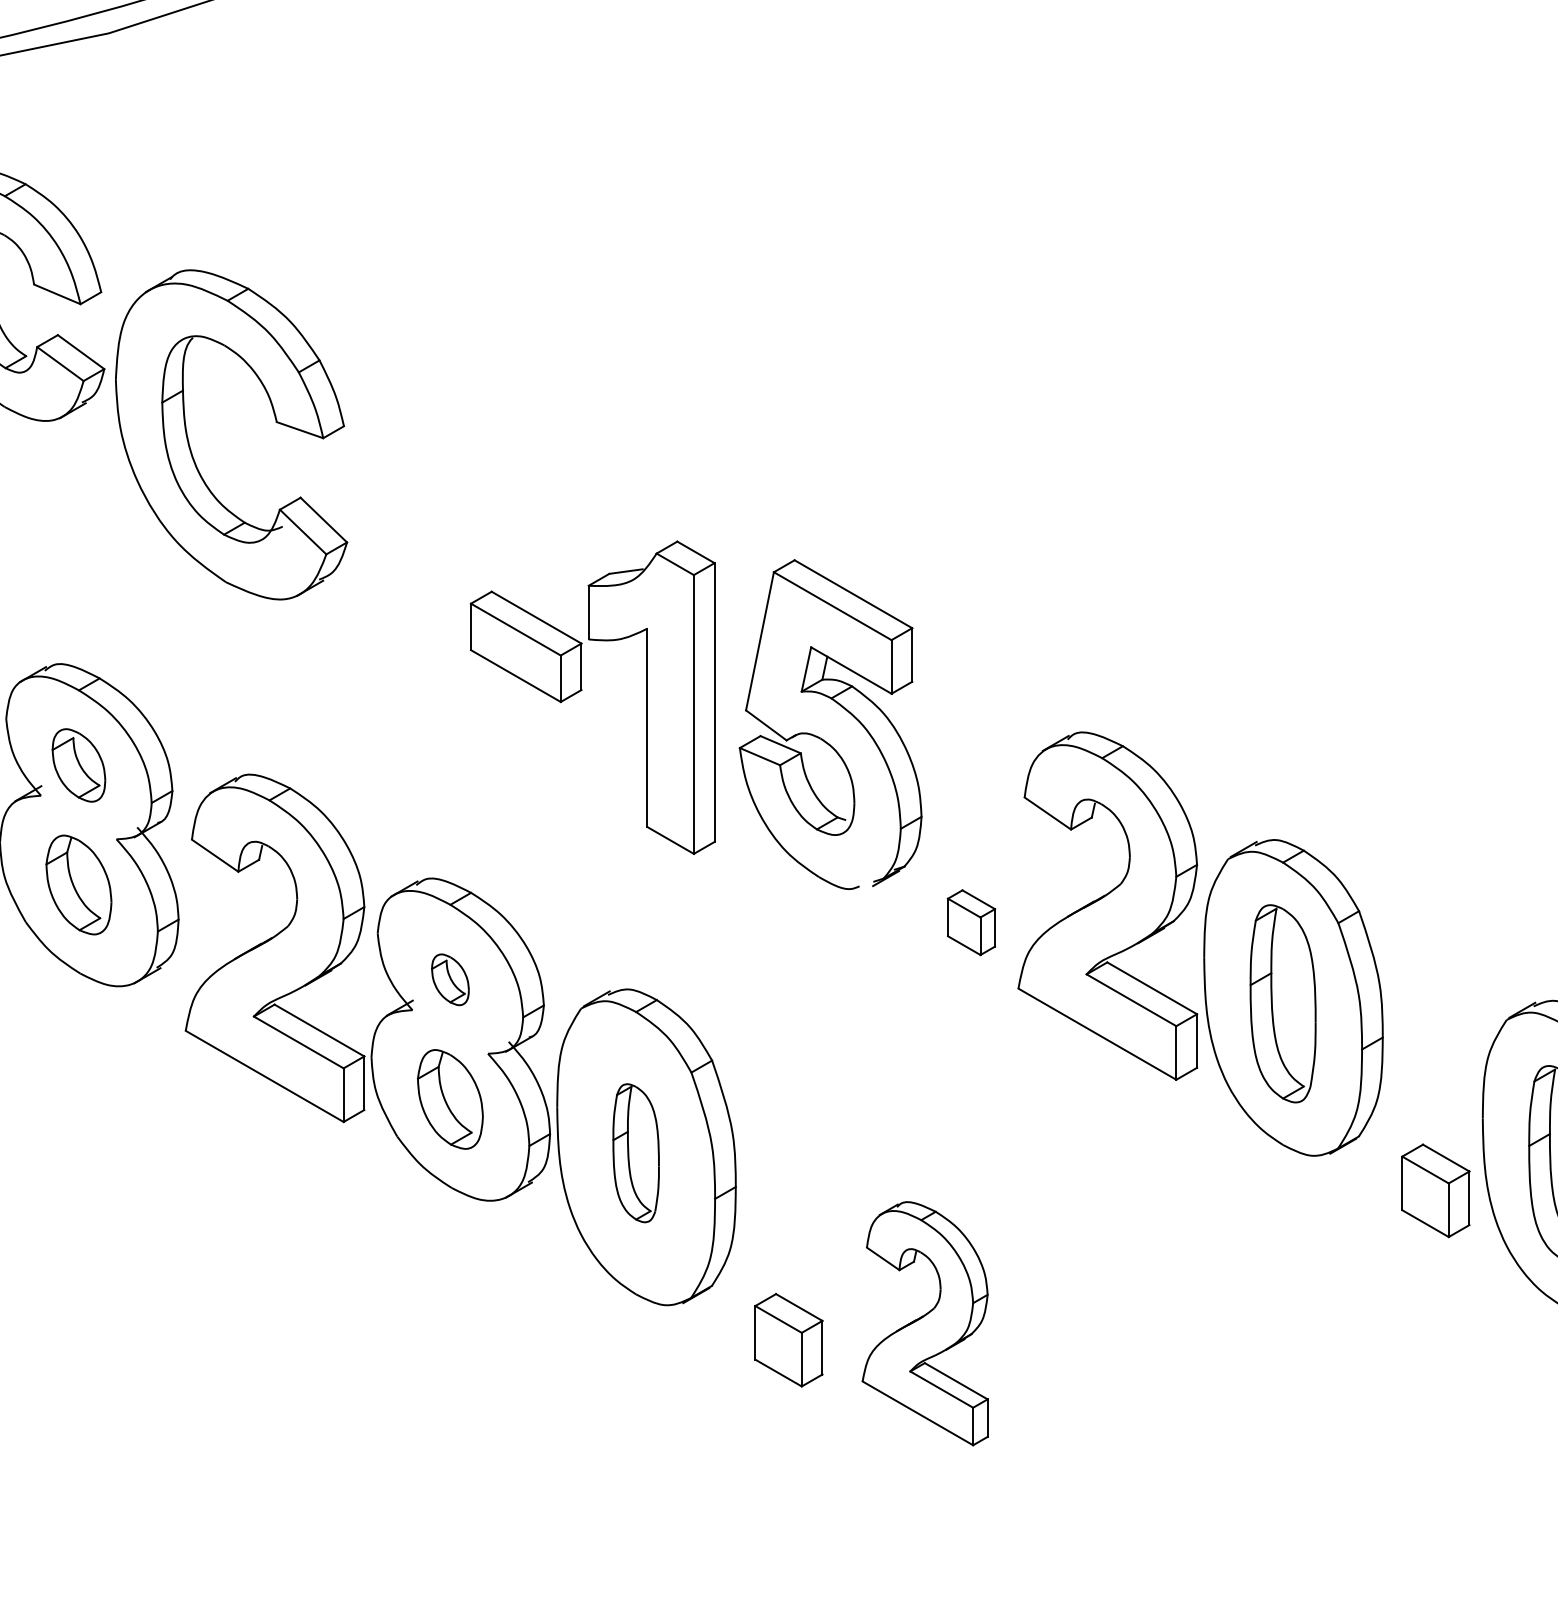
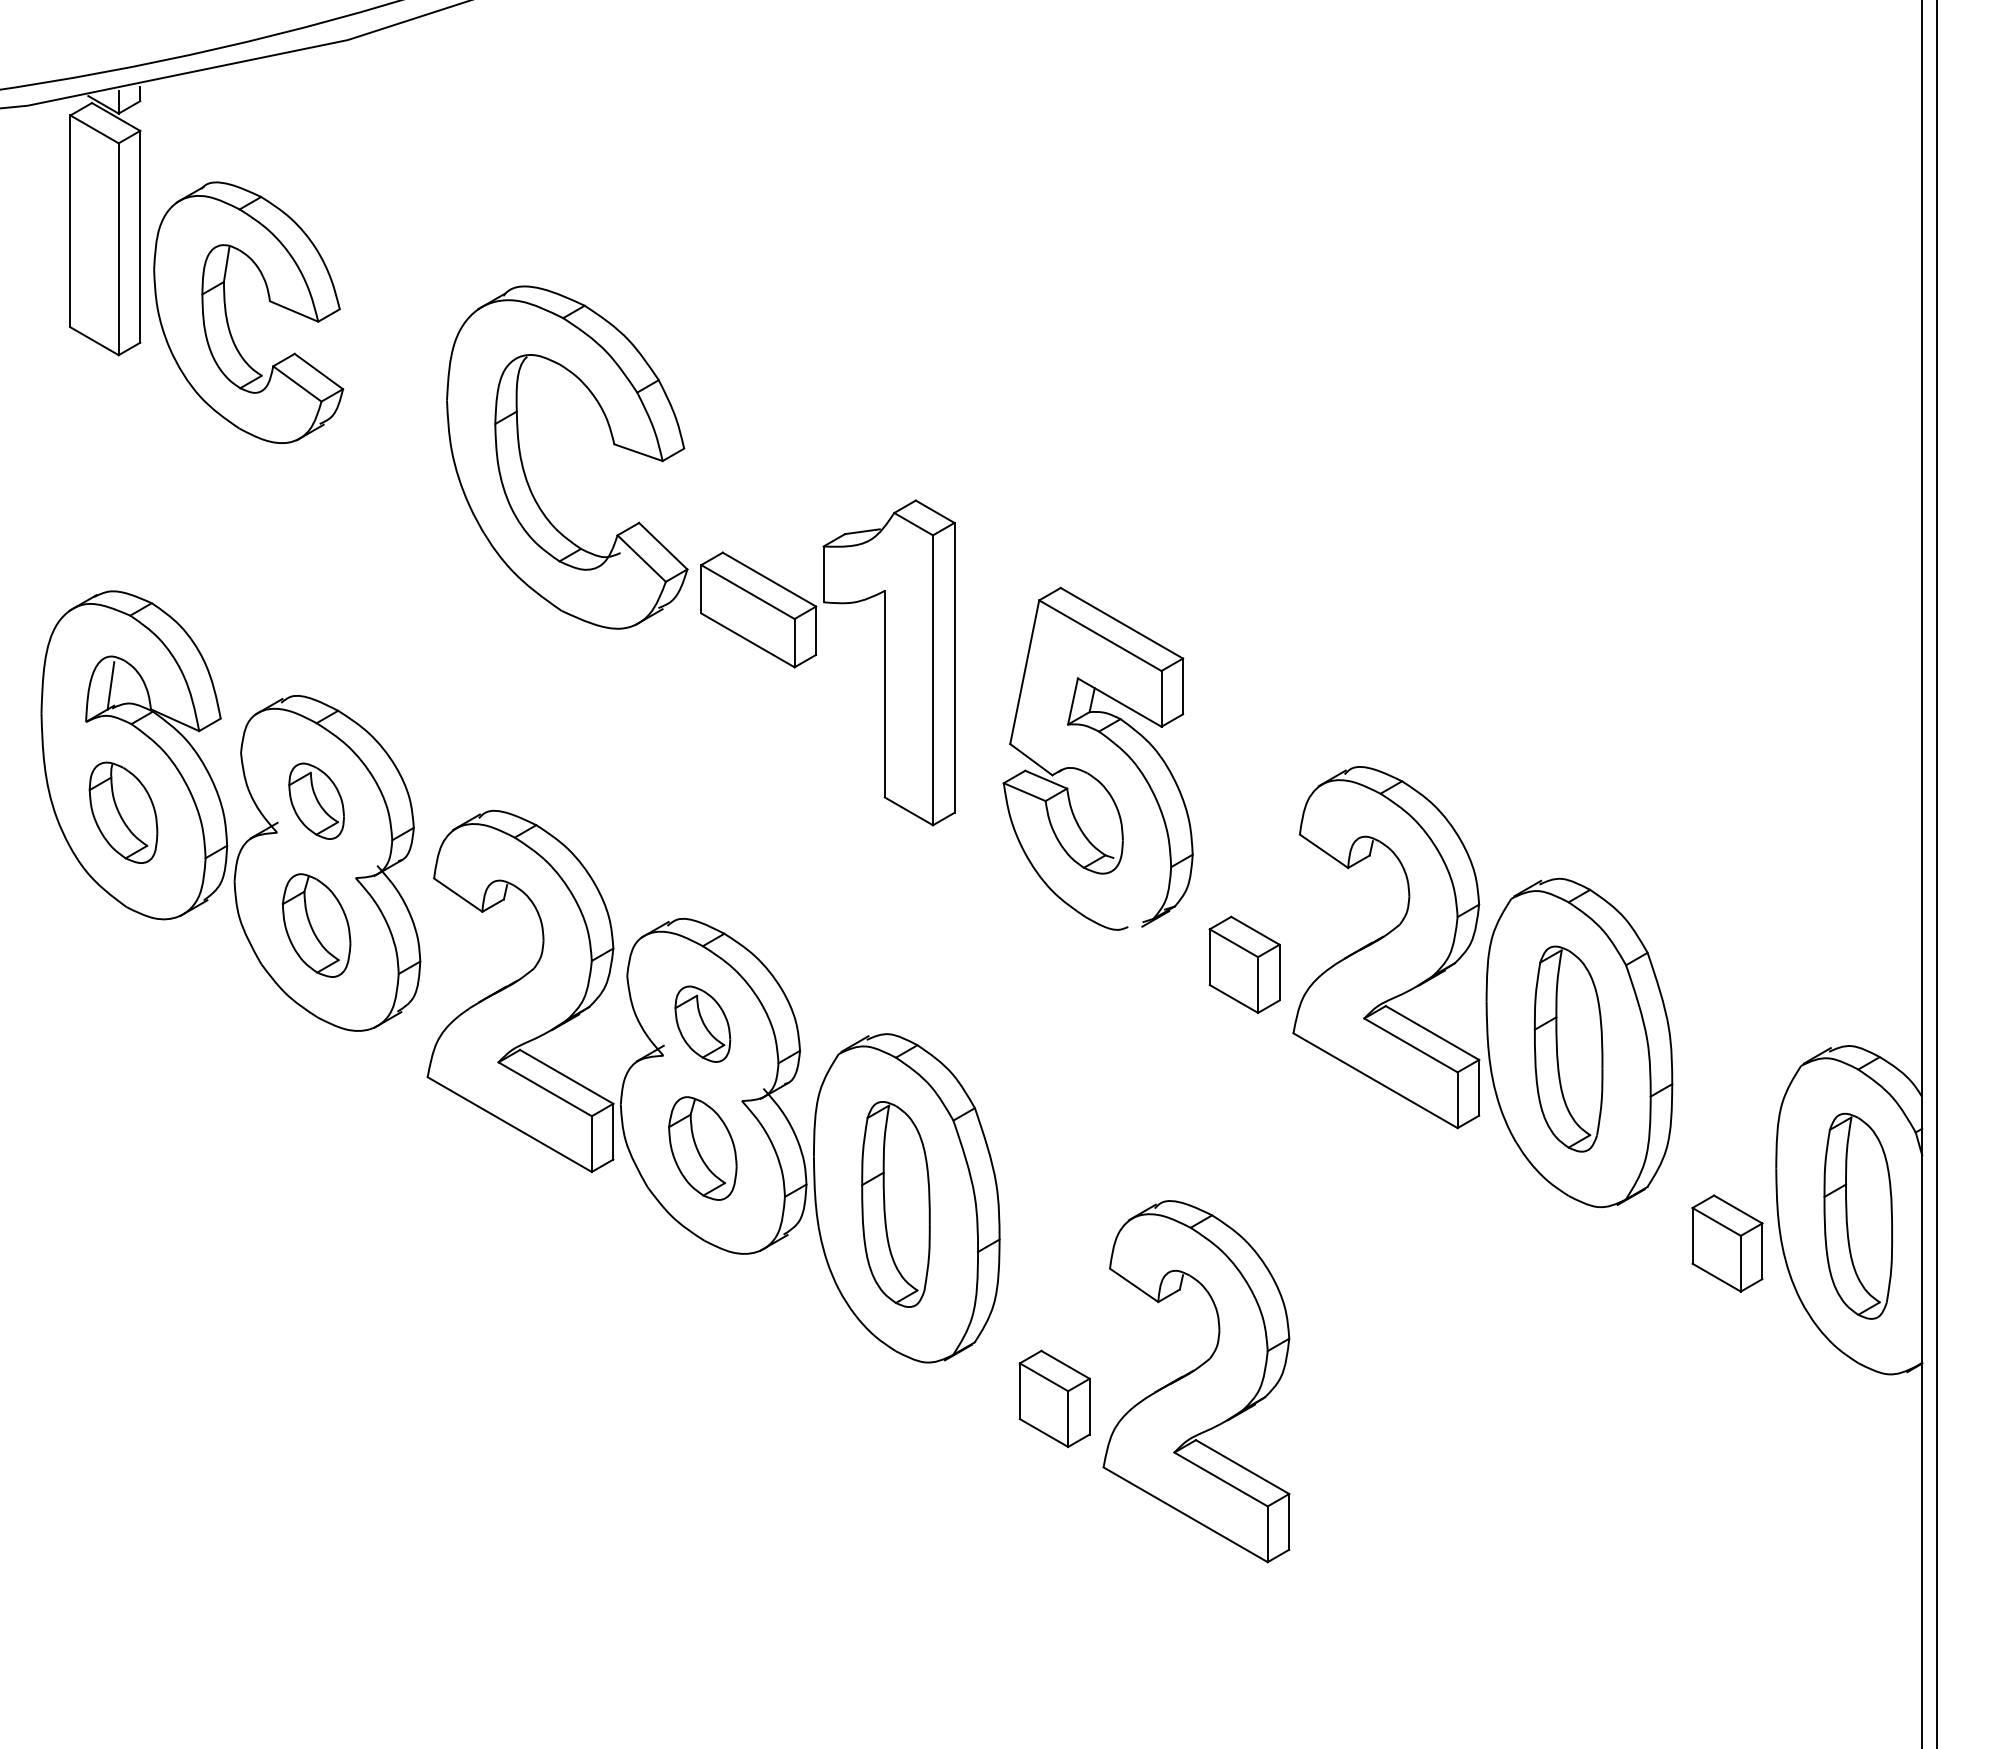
part: (189, 441) -> (523, 464), moved
part: (582, 690) -> (817, 655), moved
part: (971, 922) -> (1244, 964), size x1.43
part: (450, 979) -> (702, 1023), size x1.43
part: (635, 1153) -> (895, 1204), size x1.43
part: (925, 1323) -> (1196, 1381), size x1.43

